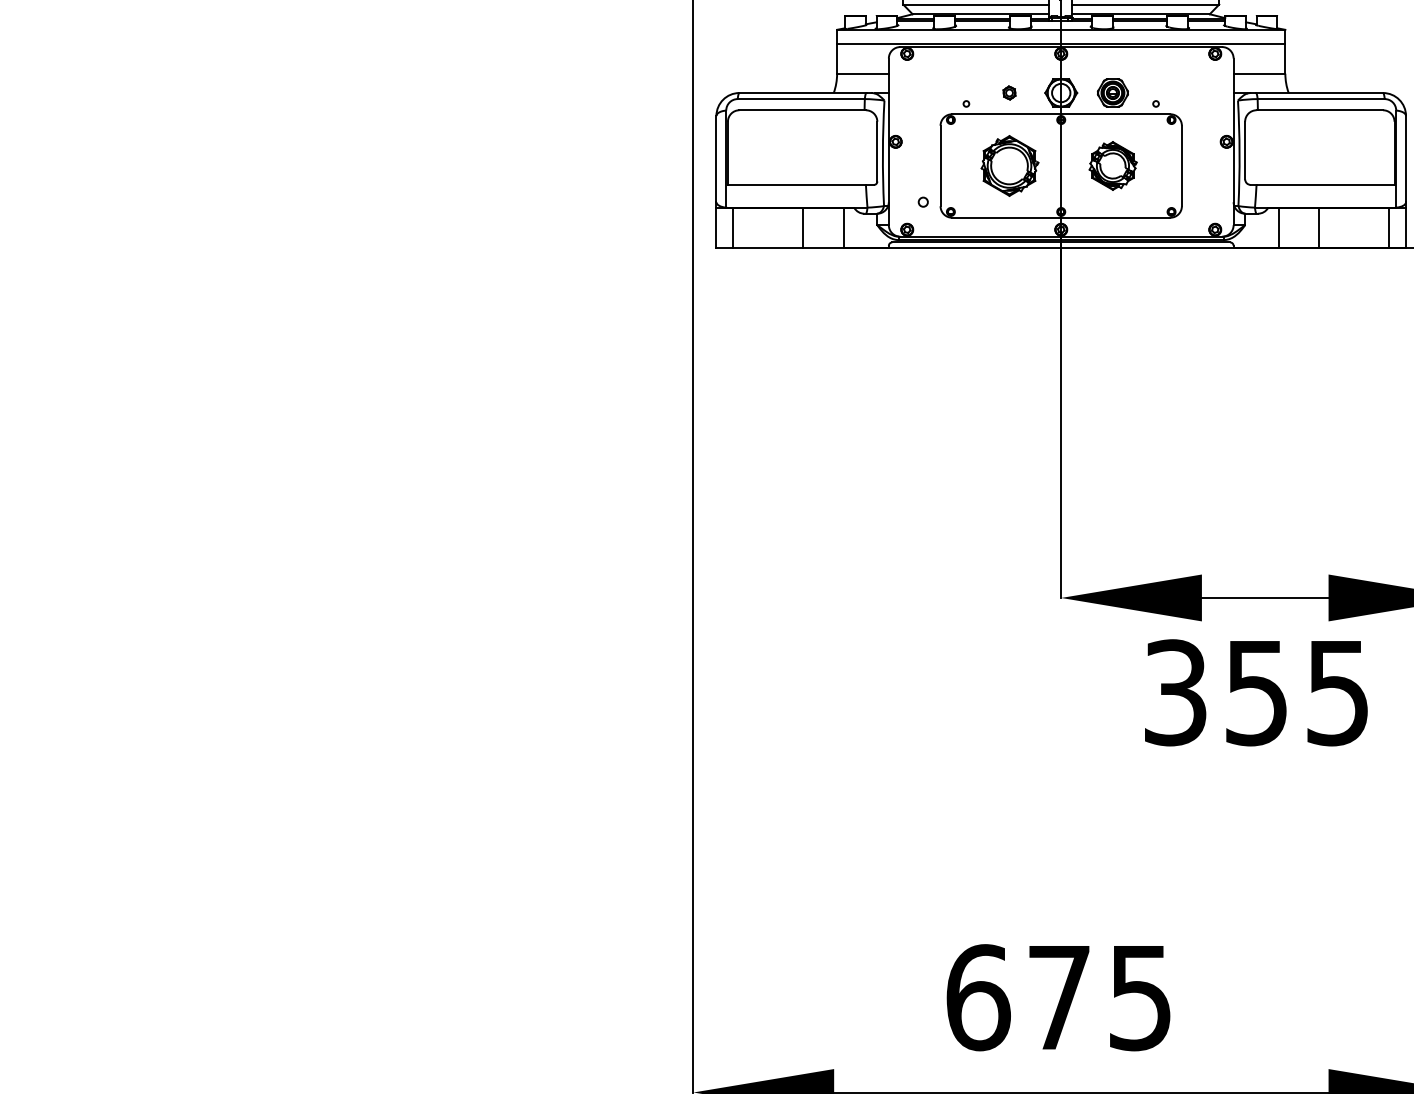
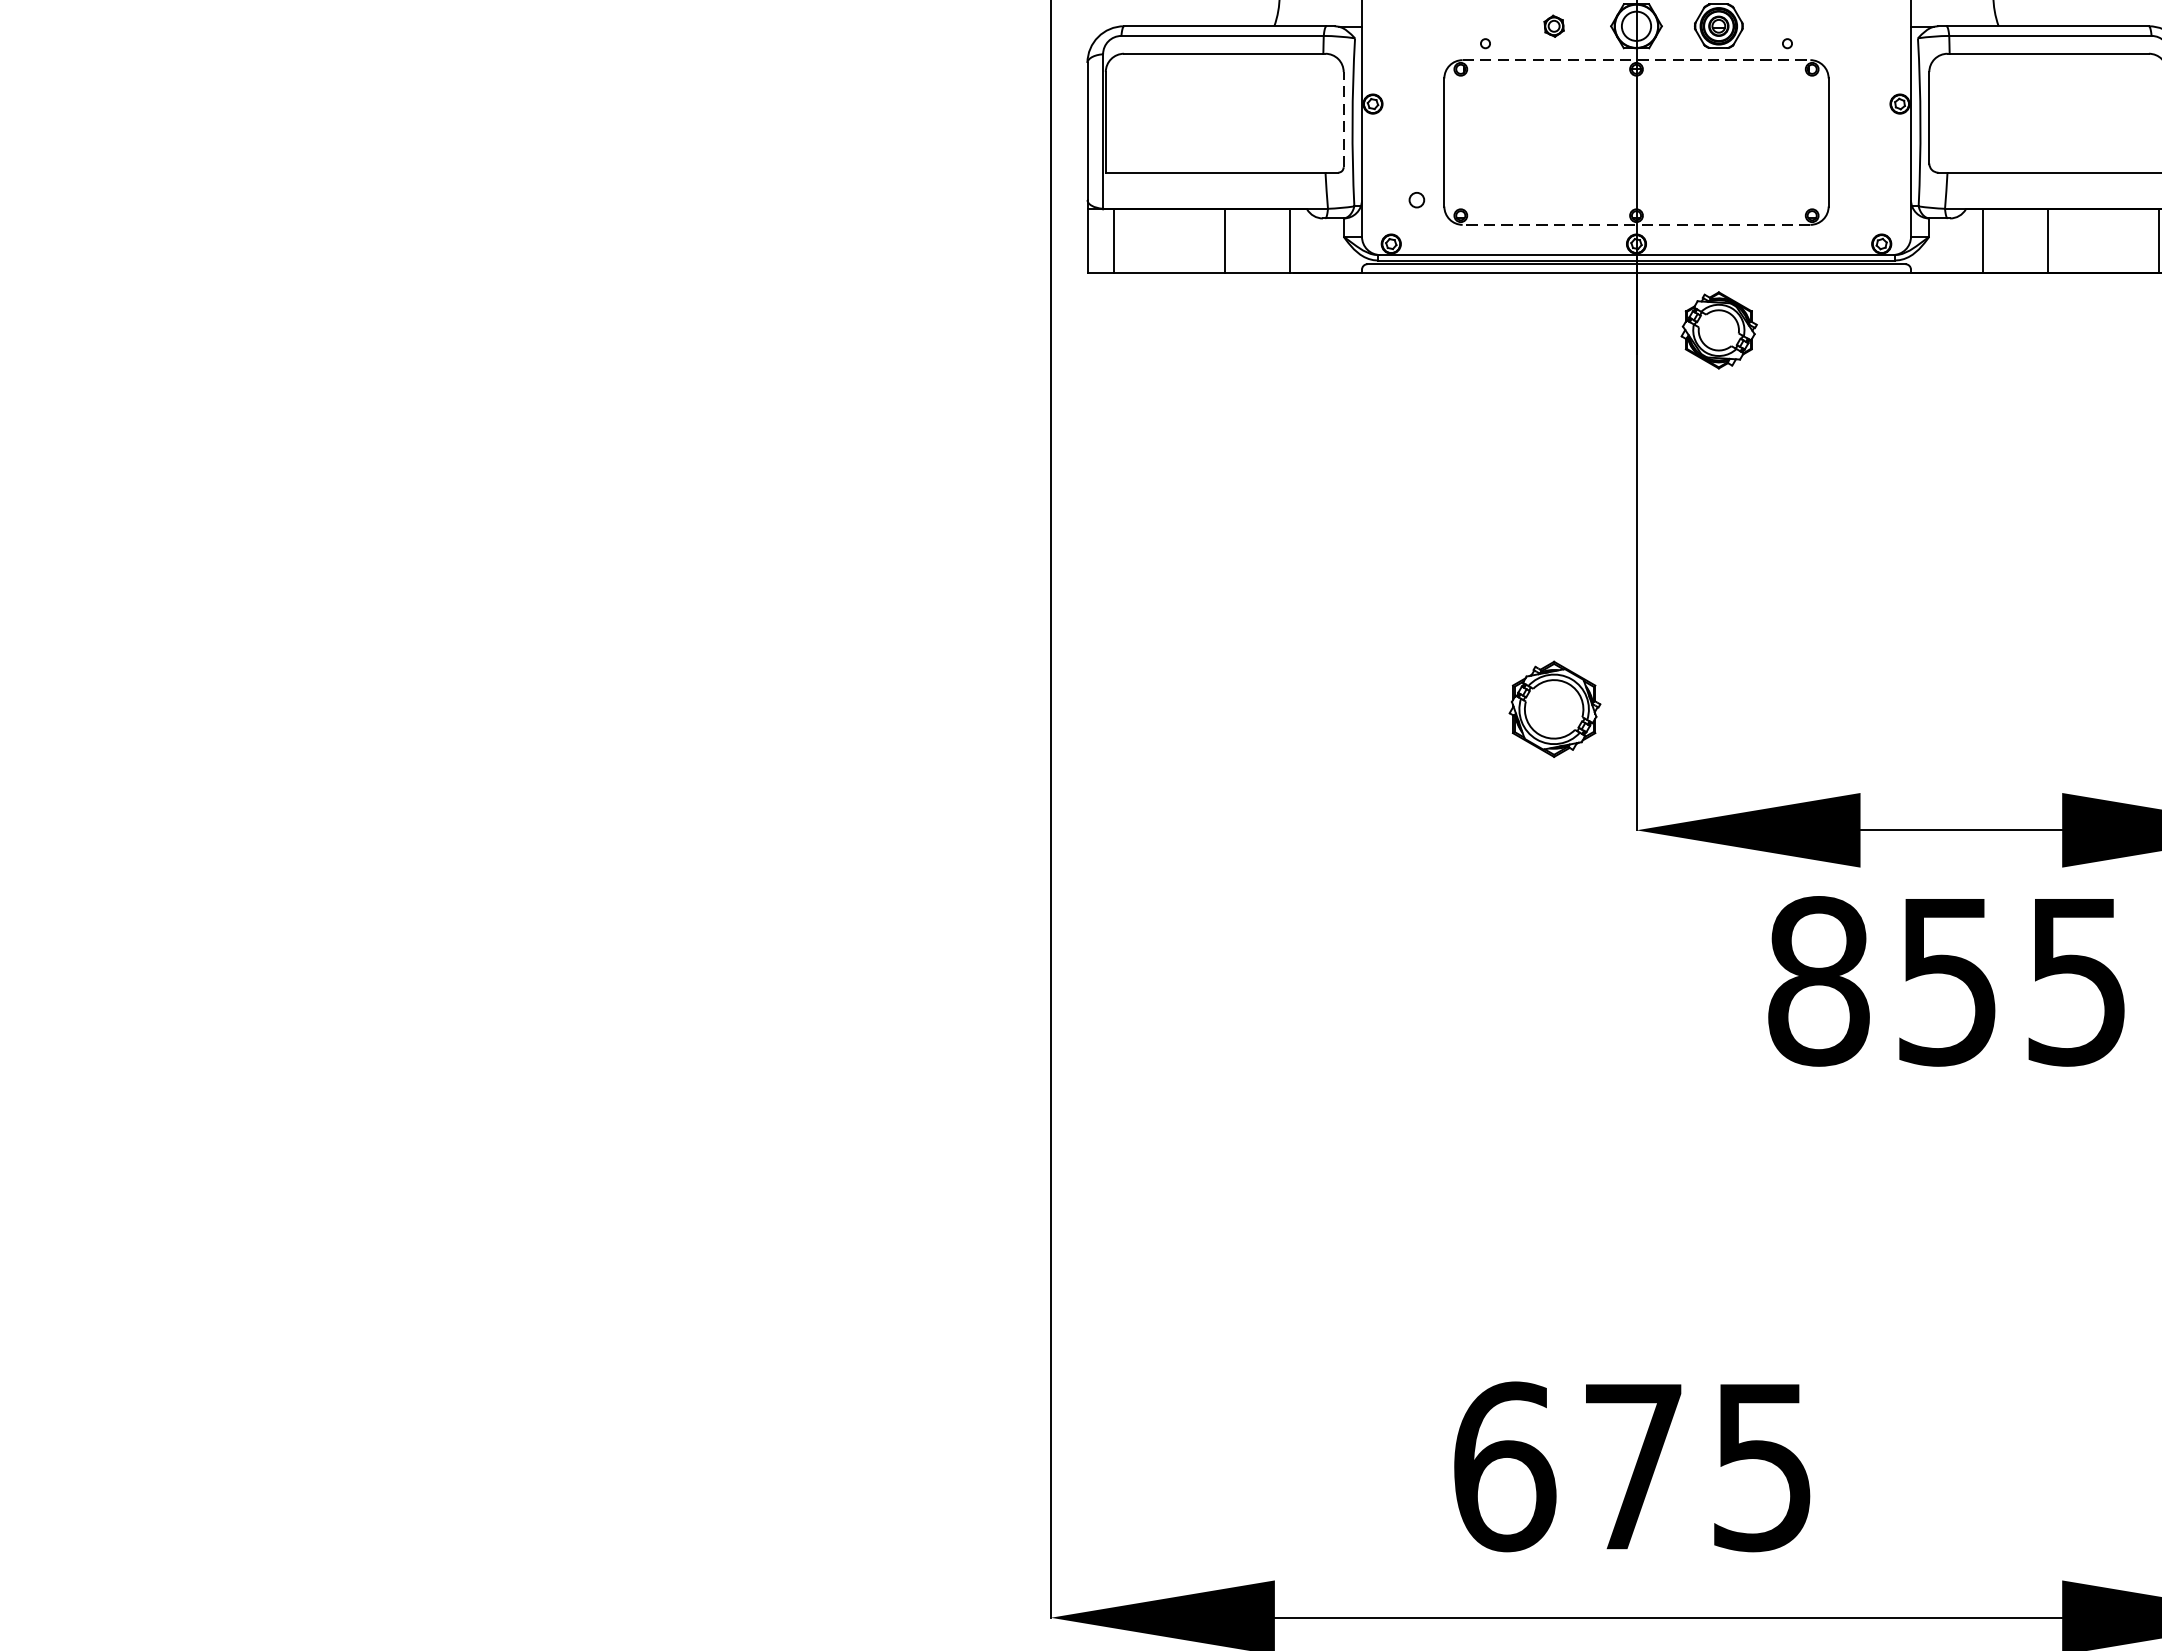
line: (1061, 114) -> (1636, 60), solid -> dashed
line: (877, 151) -> (1343, 119), solid -> dashed
part: (1009, 165) -> (1554, 708), moved
part: (1112, 165) -> (1718, 329), moved
line: (1060, 217) -> (1635, 224), solid -> dashed
text: (1175, 692) -> (1818, 980), 355 -> 855

